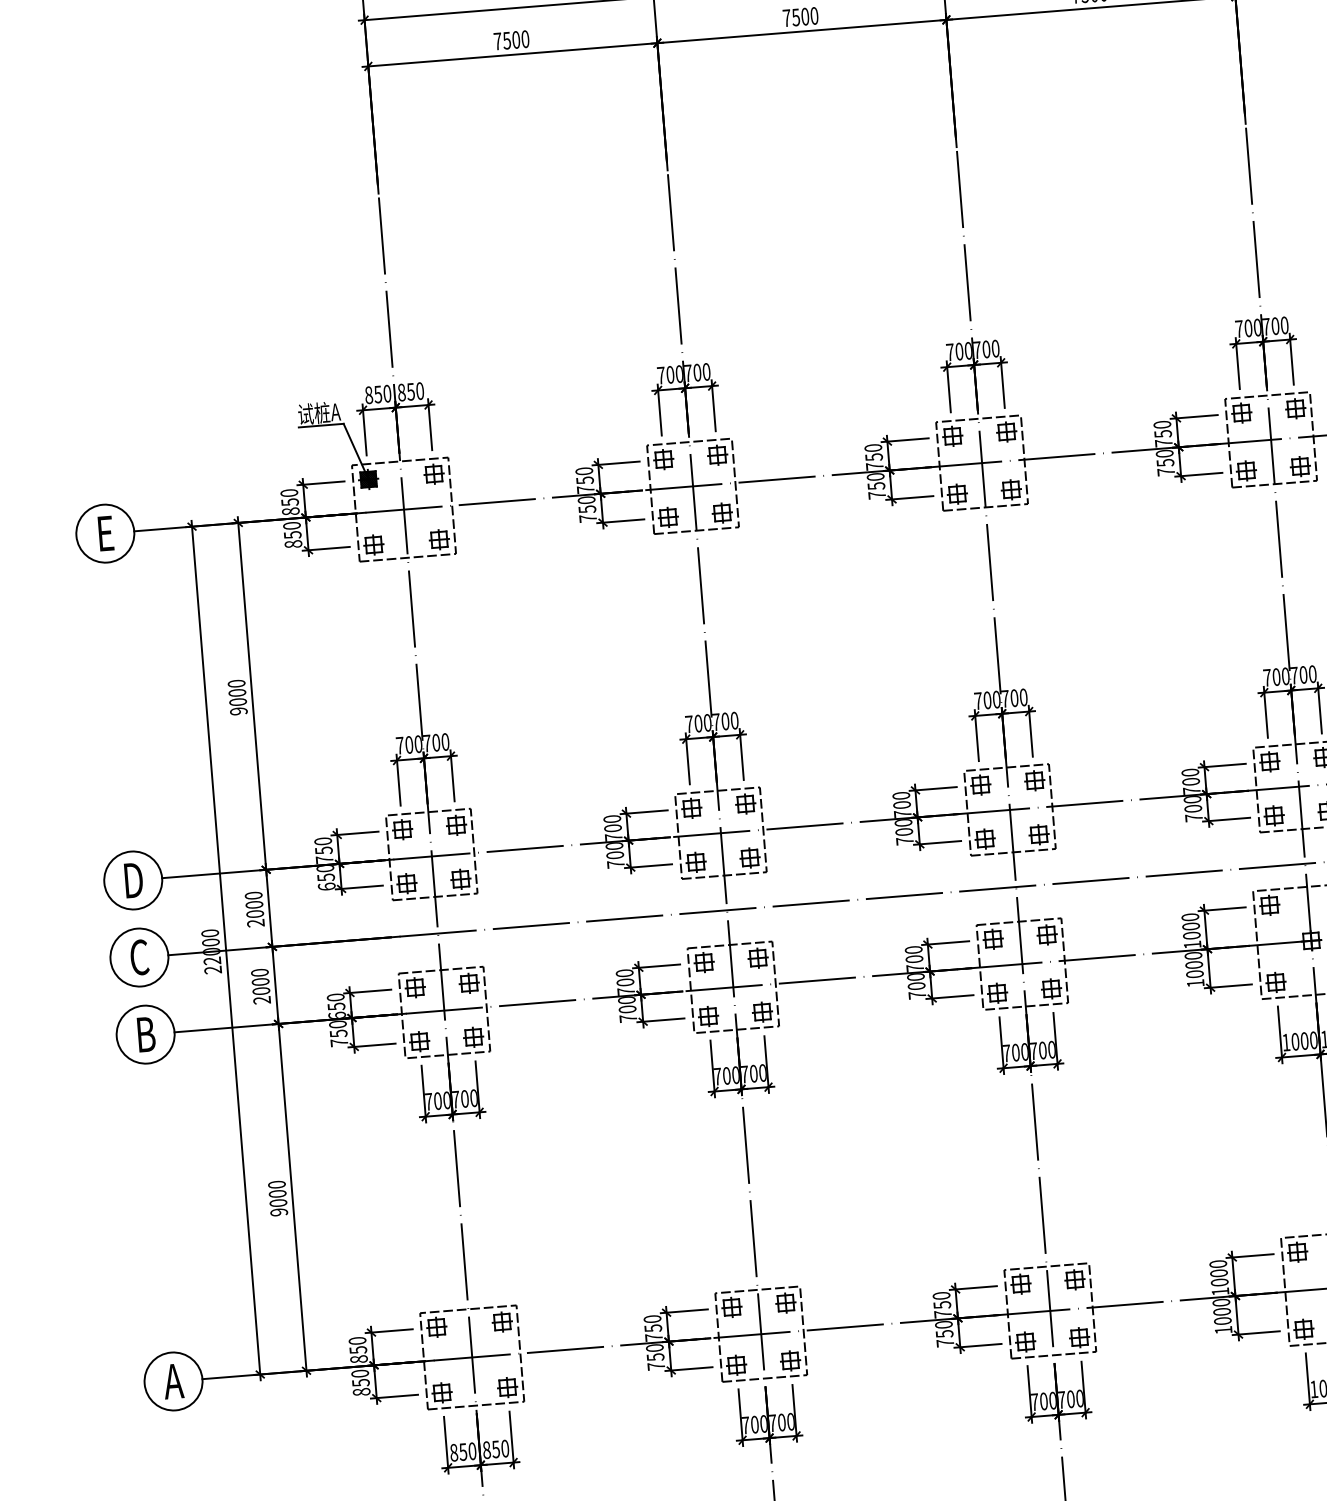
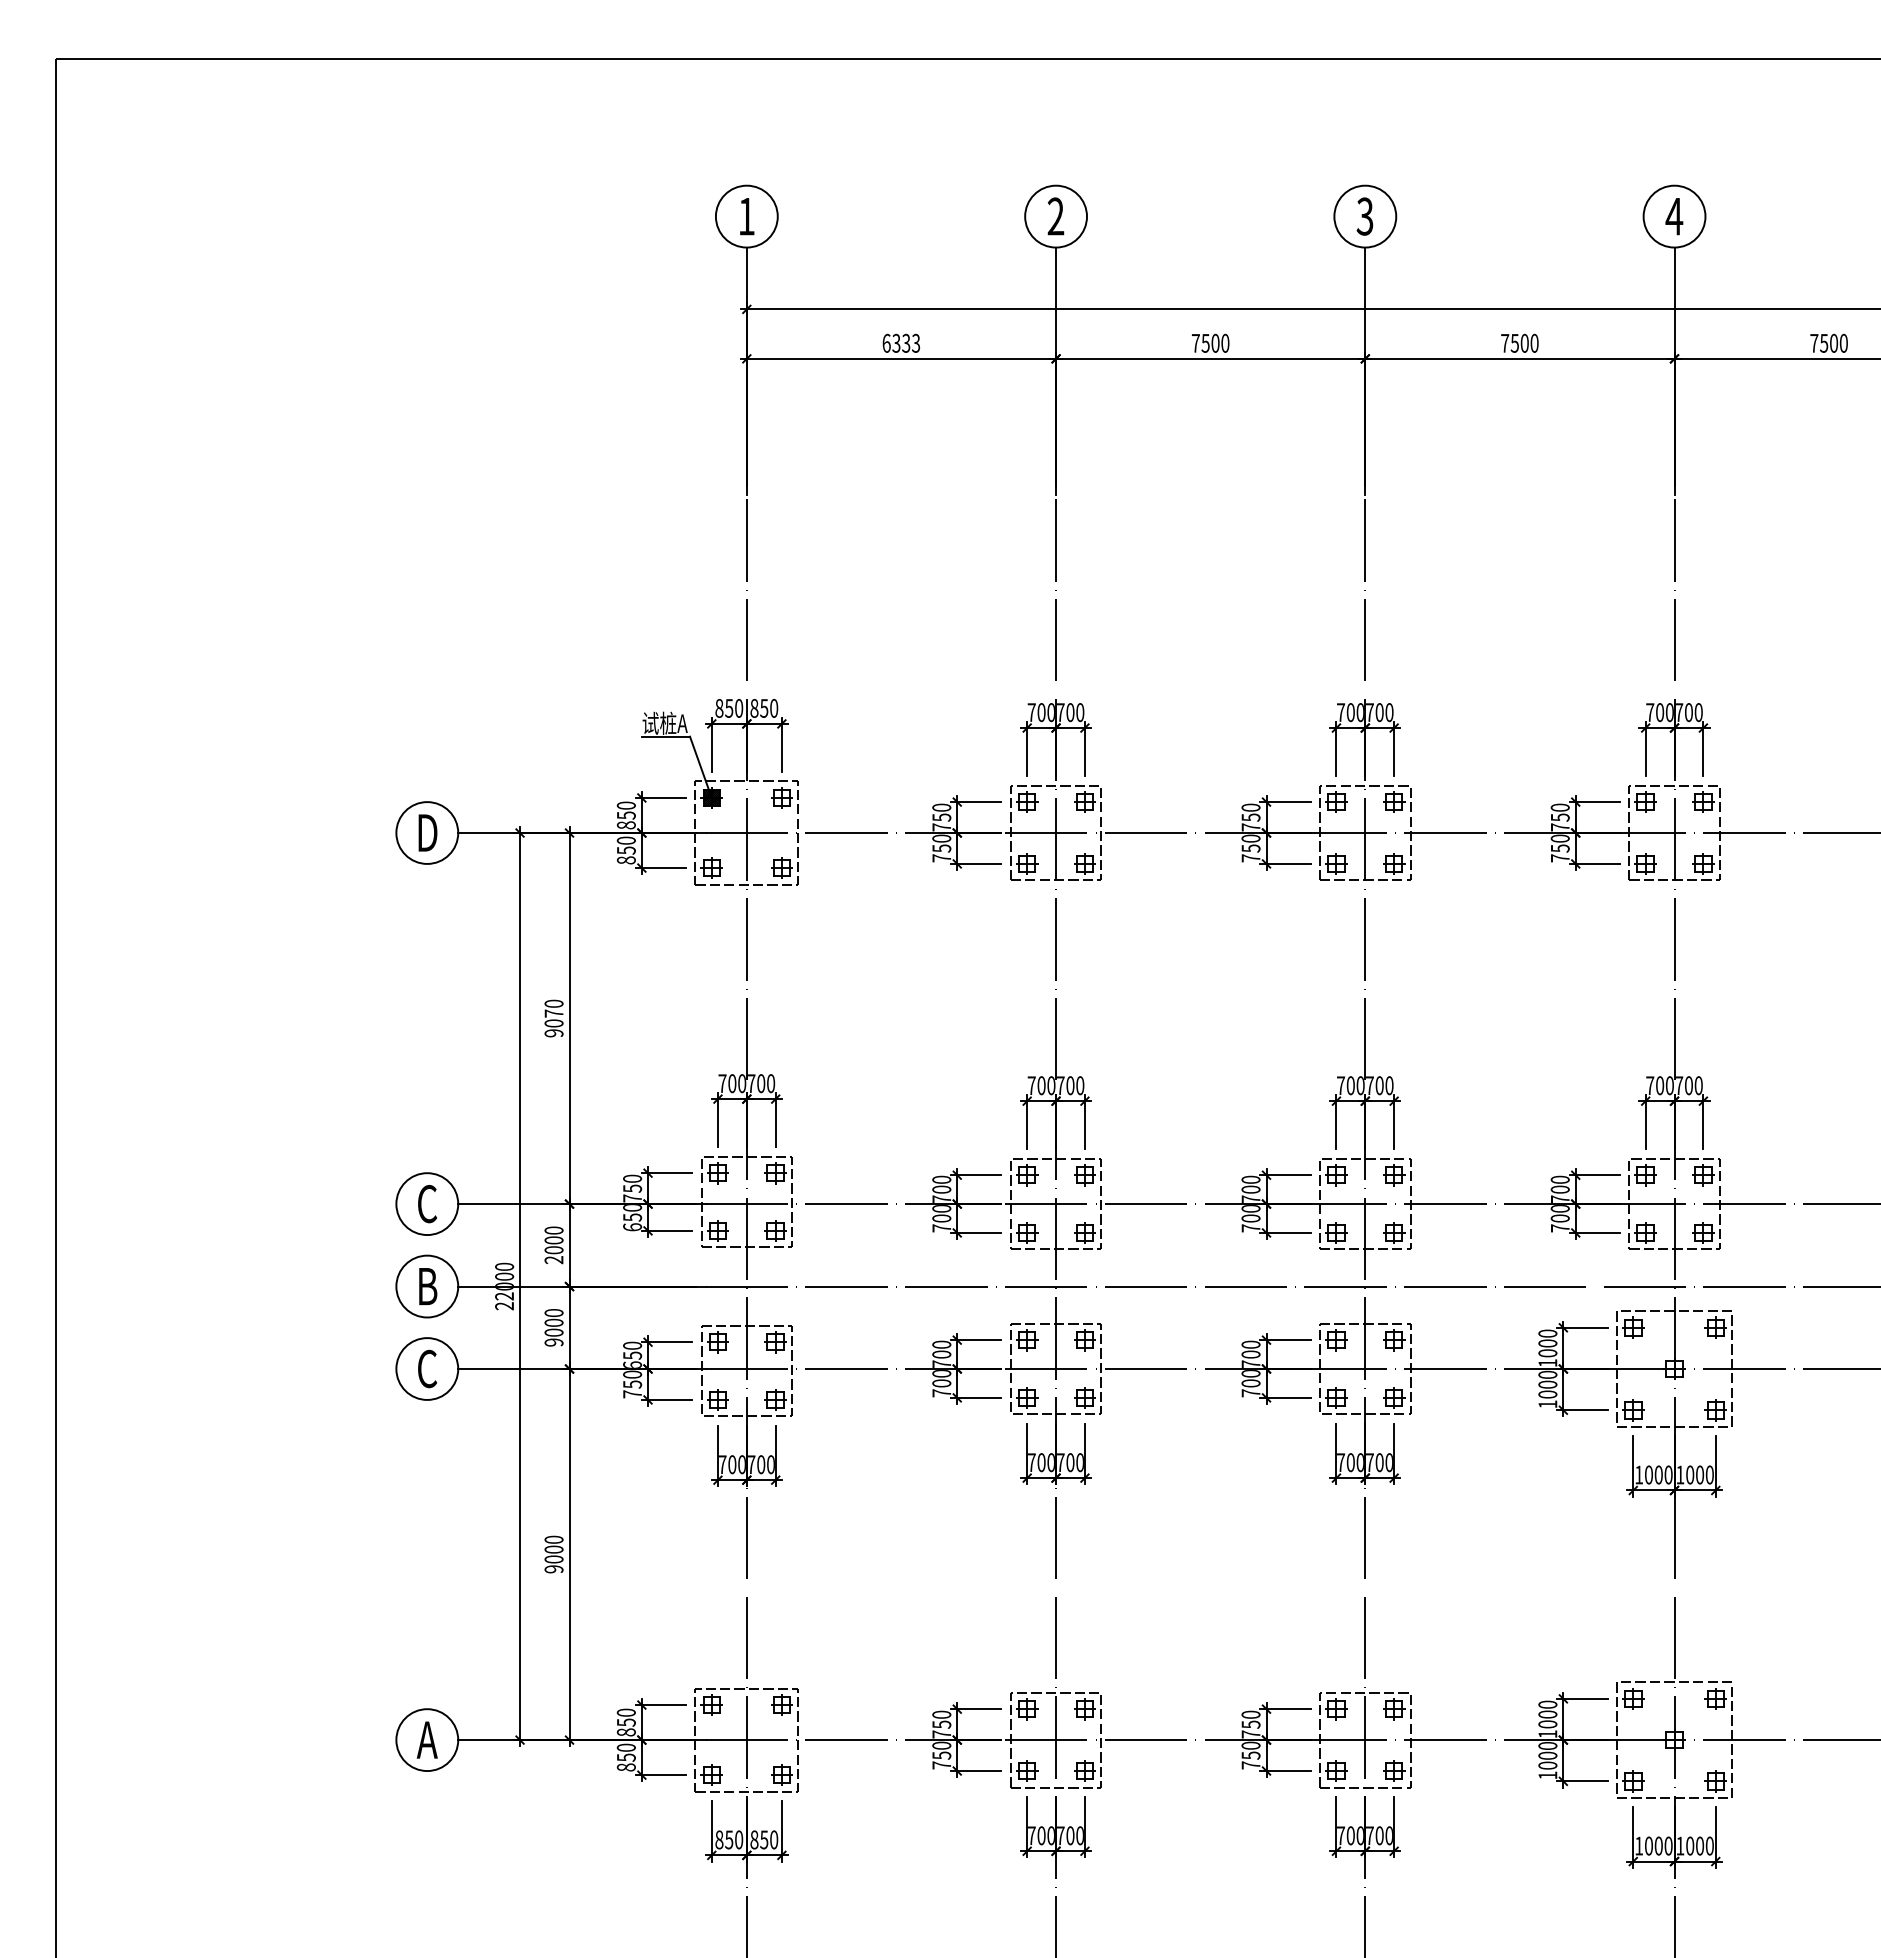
text: (511, 39) -> (901, 342), 7500 -> 6333
text: (105, 533) -> (427, 832), E -> D
text: (236, 692) -> (553, 1013), 9000 -> 9070
text: (133, 880) -> (427, 1204), D -> C
text: (139, 957) -> (427, 1286), C -> B
text: (262, 1000) -> (554, 1342), 2000 -> 9000
text: (145, 1034) -> (427, 1368), B -> C

